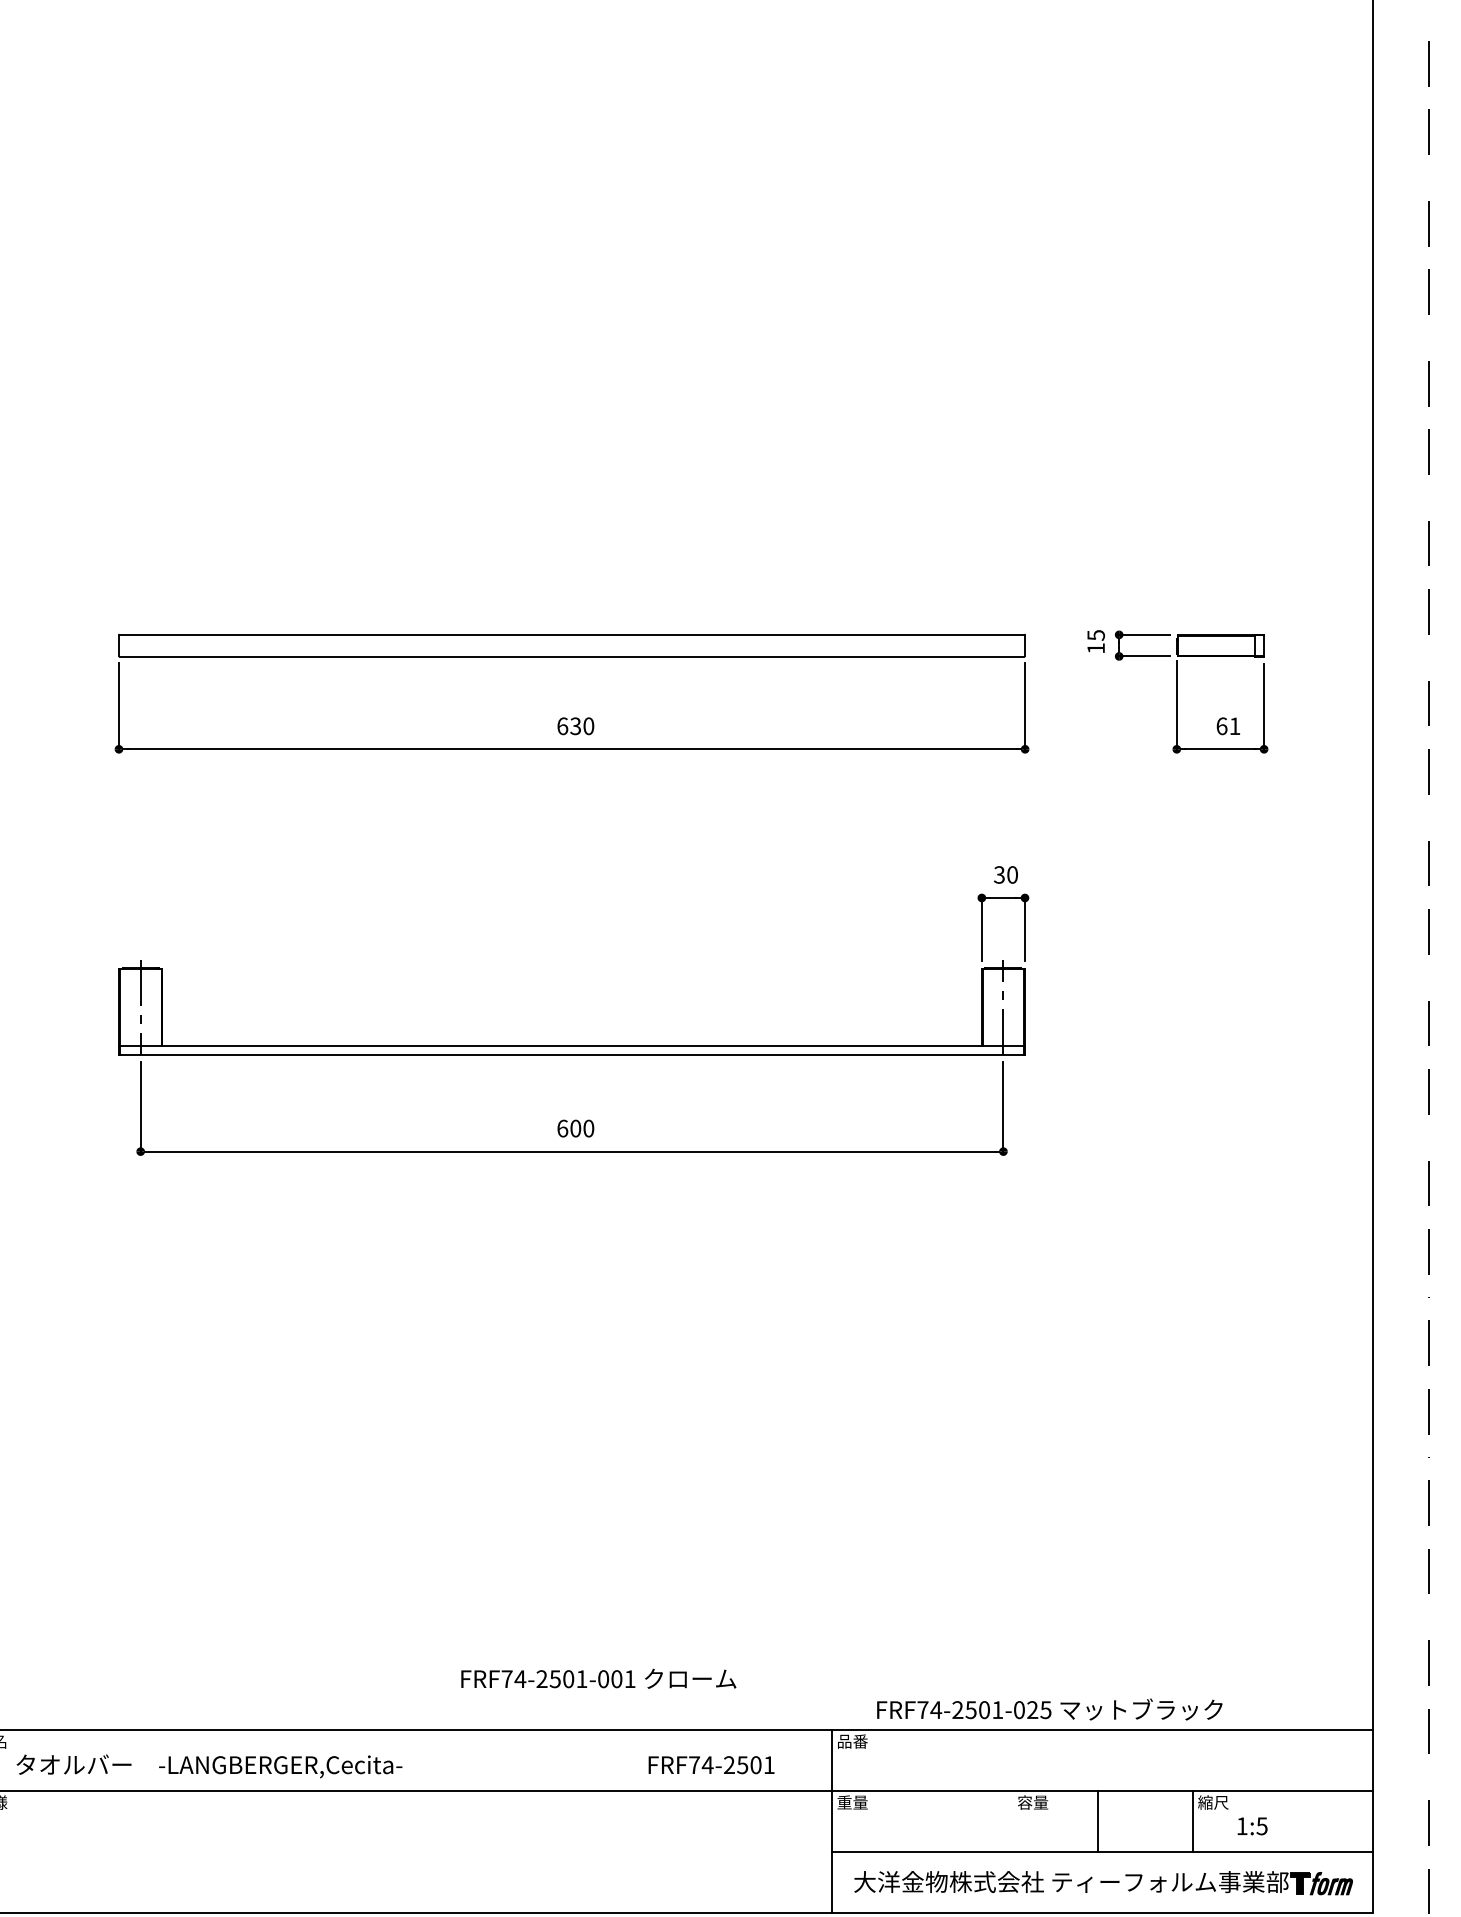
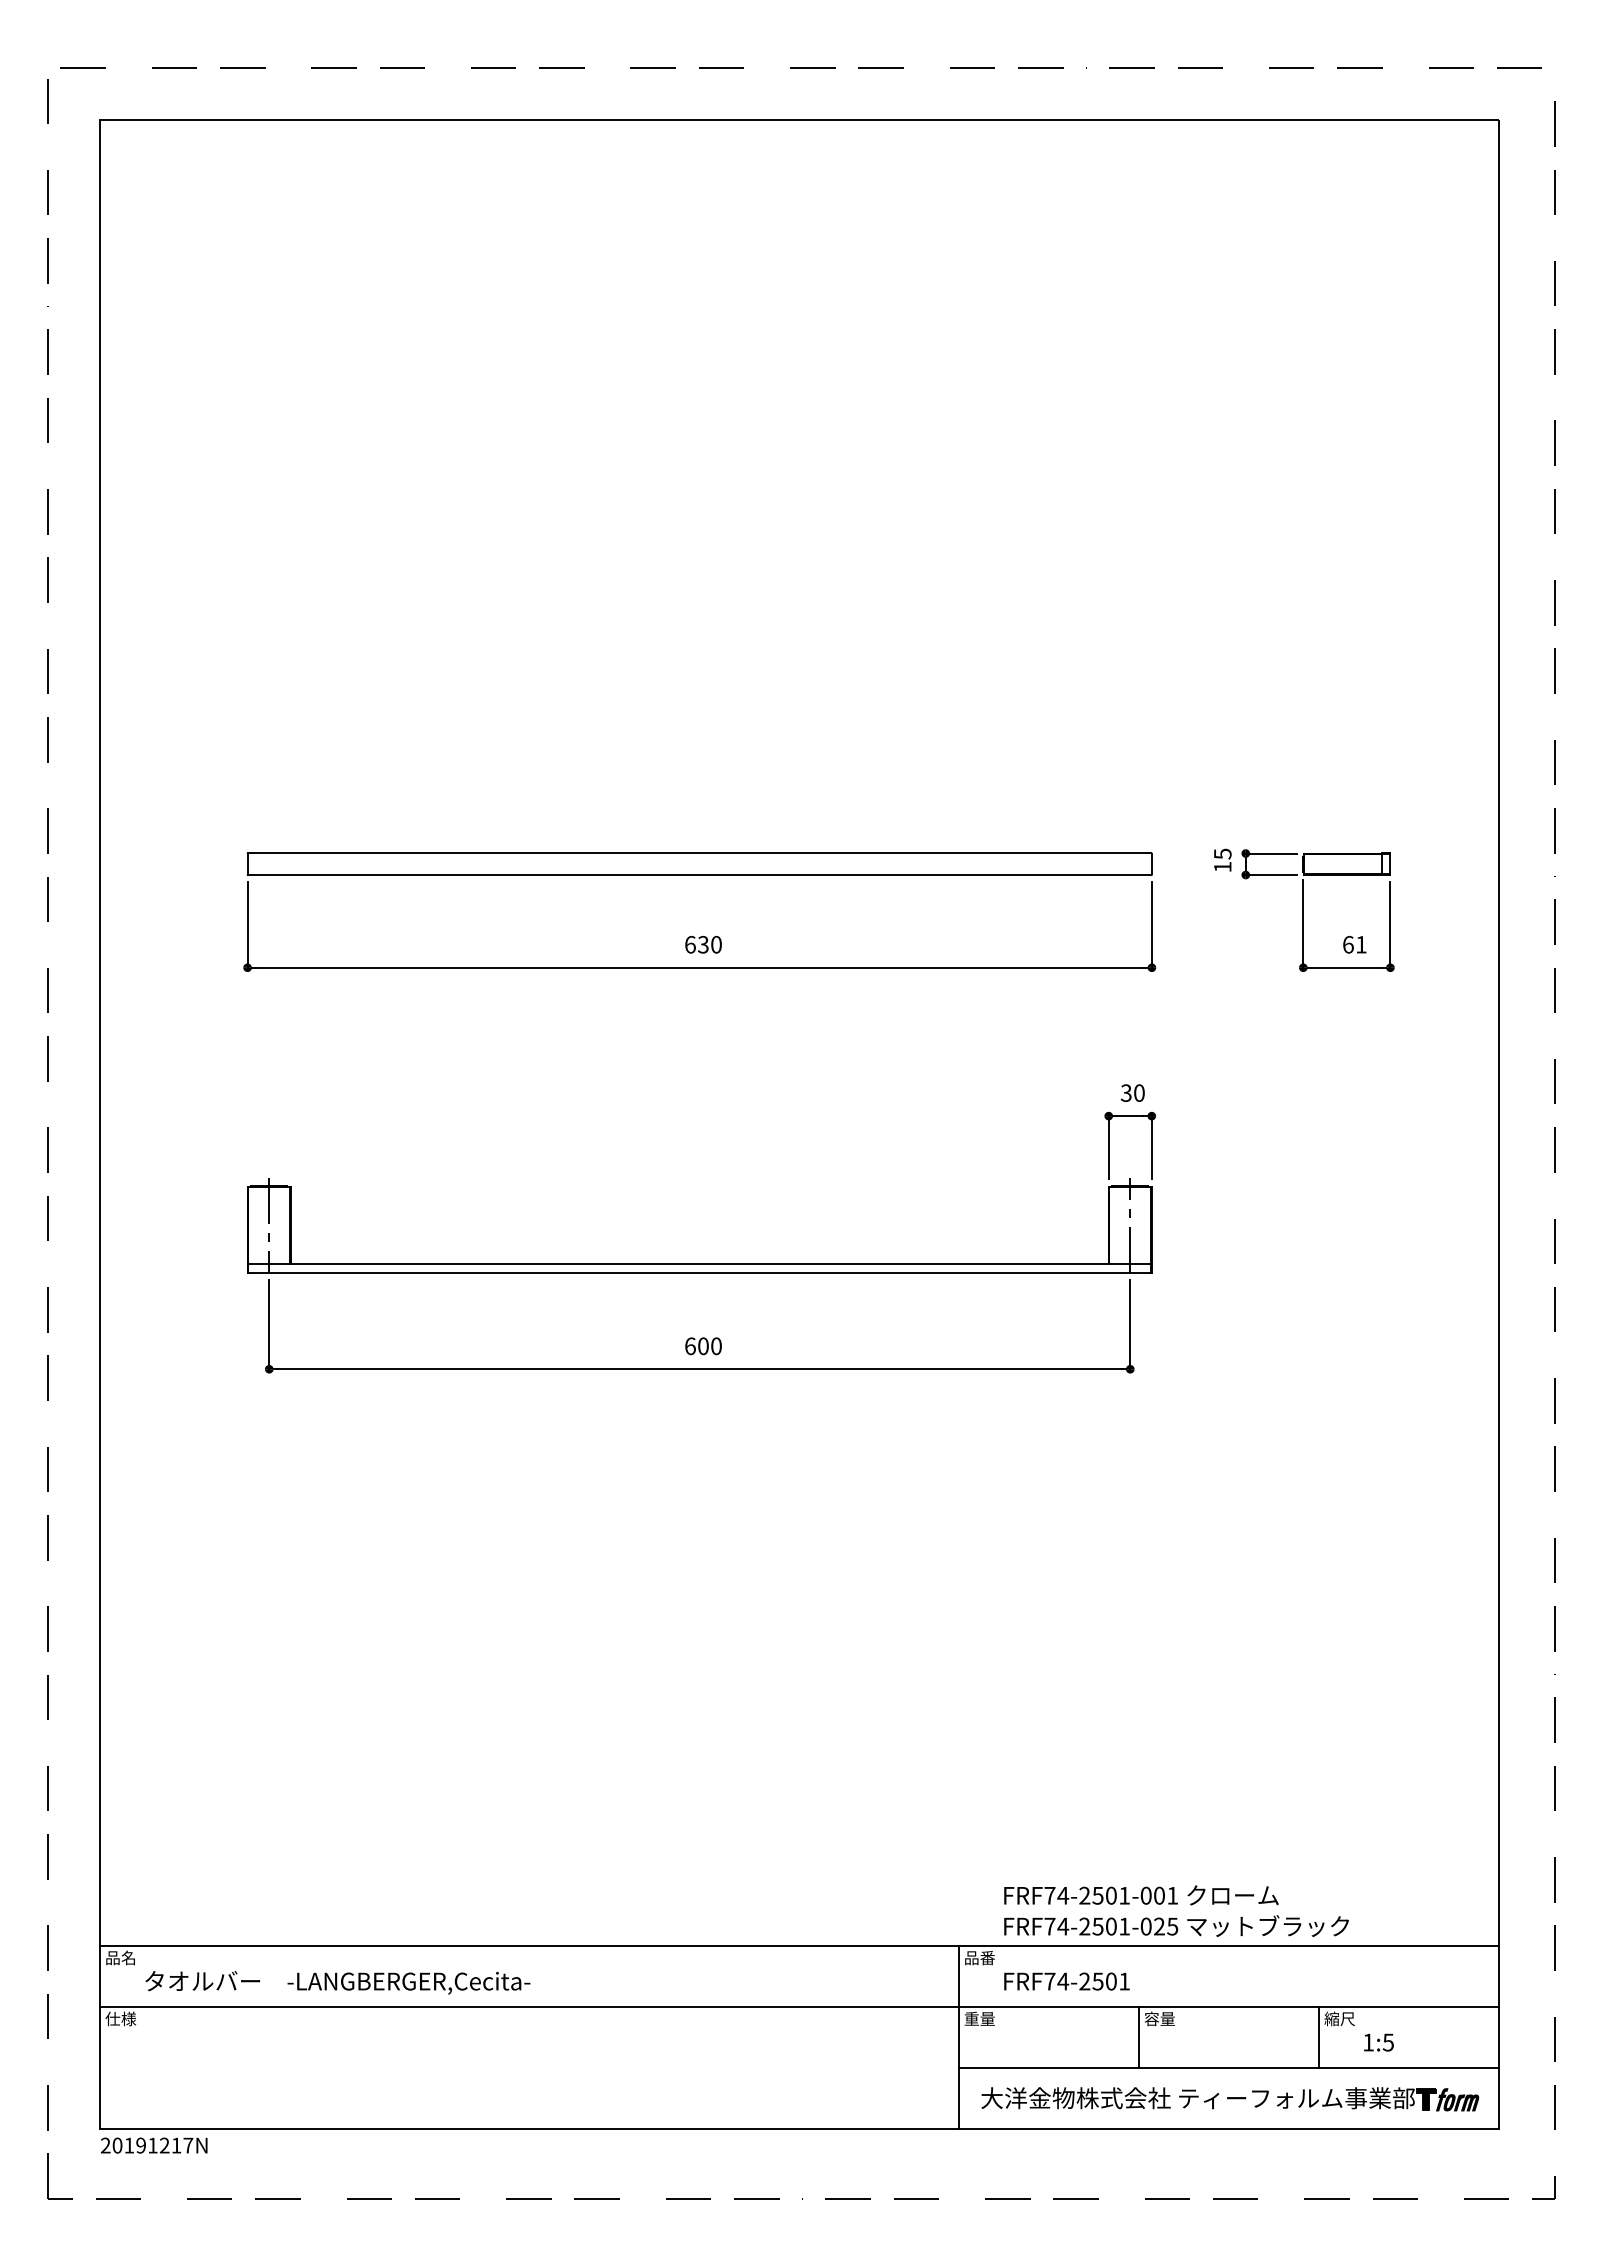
text: (598, 1678) -> (1141, 1895), moved
text: (711, 1765) -> (1066, 1981), moved
line: (1097, 1821) -> (1138, 2037), moved

